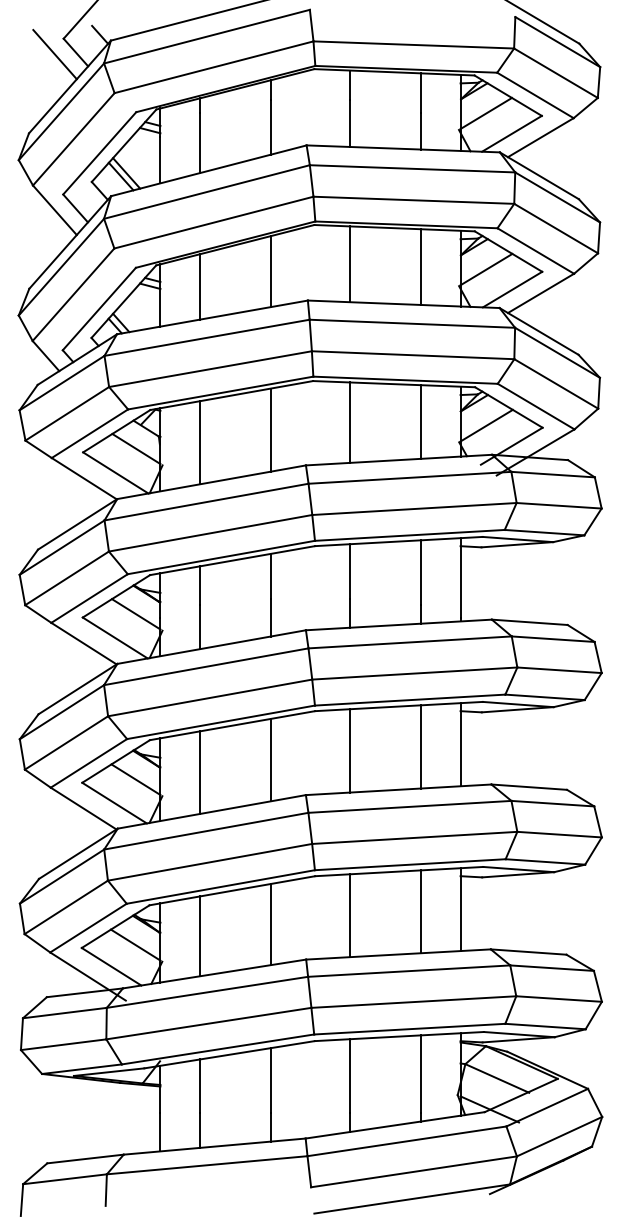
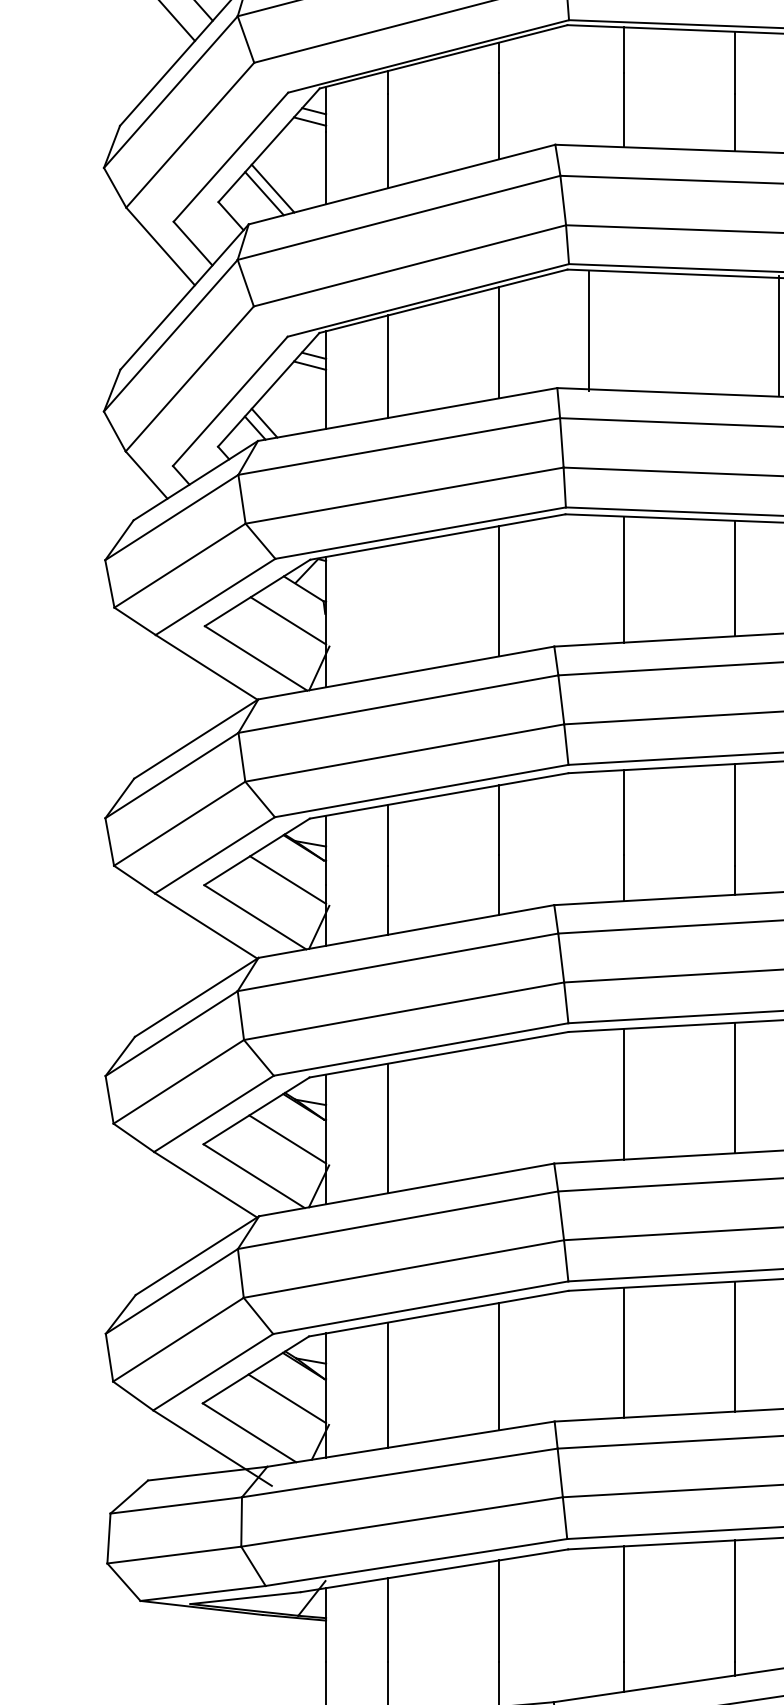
line: (350, 264) -> (589, 331), moved
line: (420, 266) -> (777, 334), moved
line: (200, 442) -> (388, 610), removed
line: (270, 759) -> (498, 1107), removed

